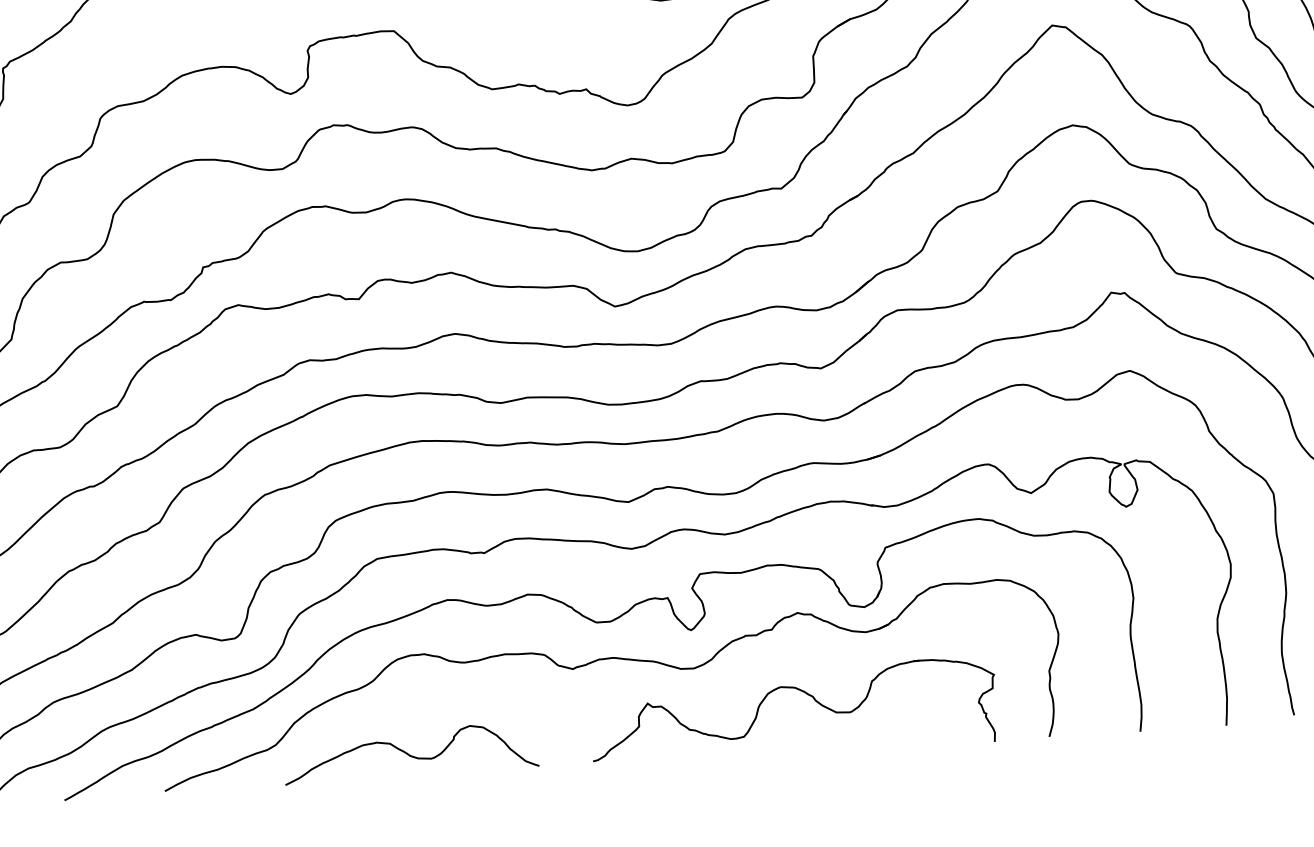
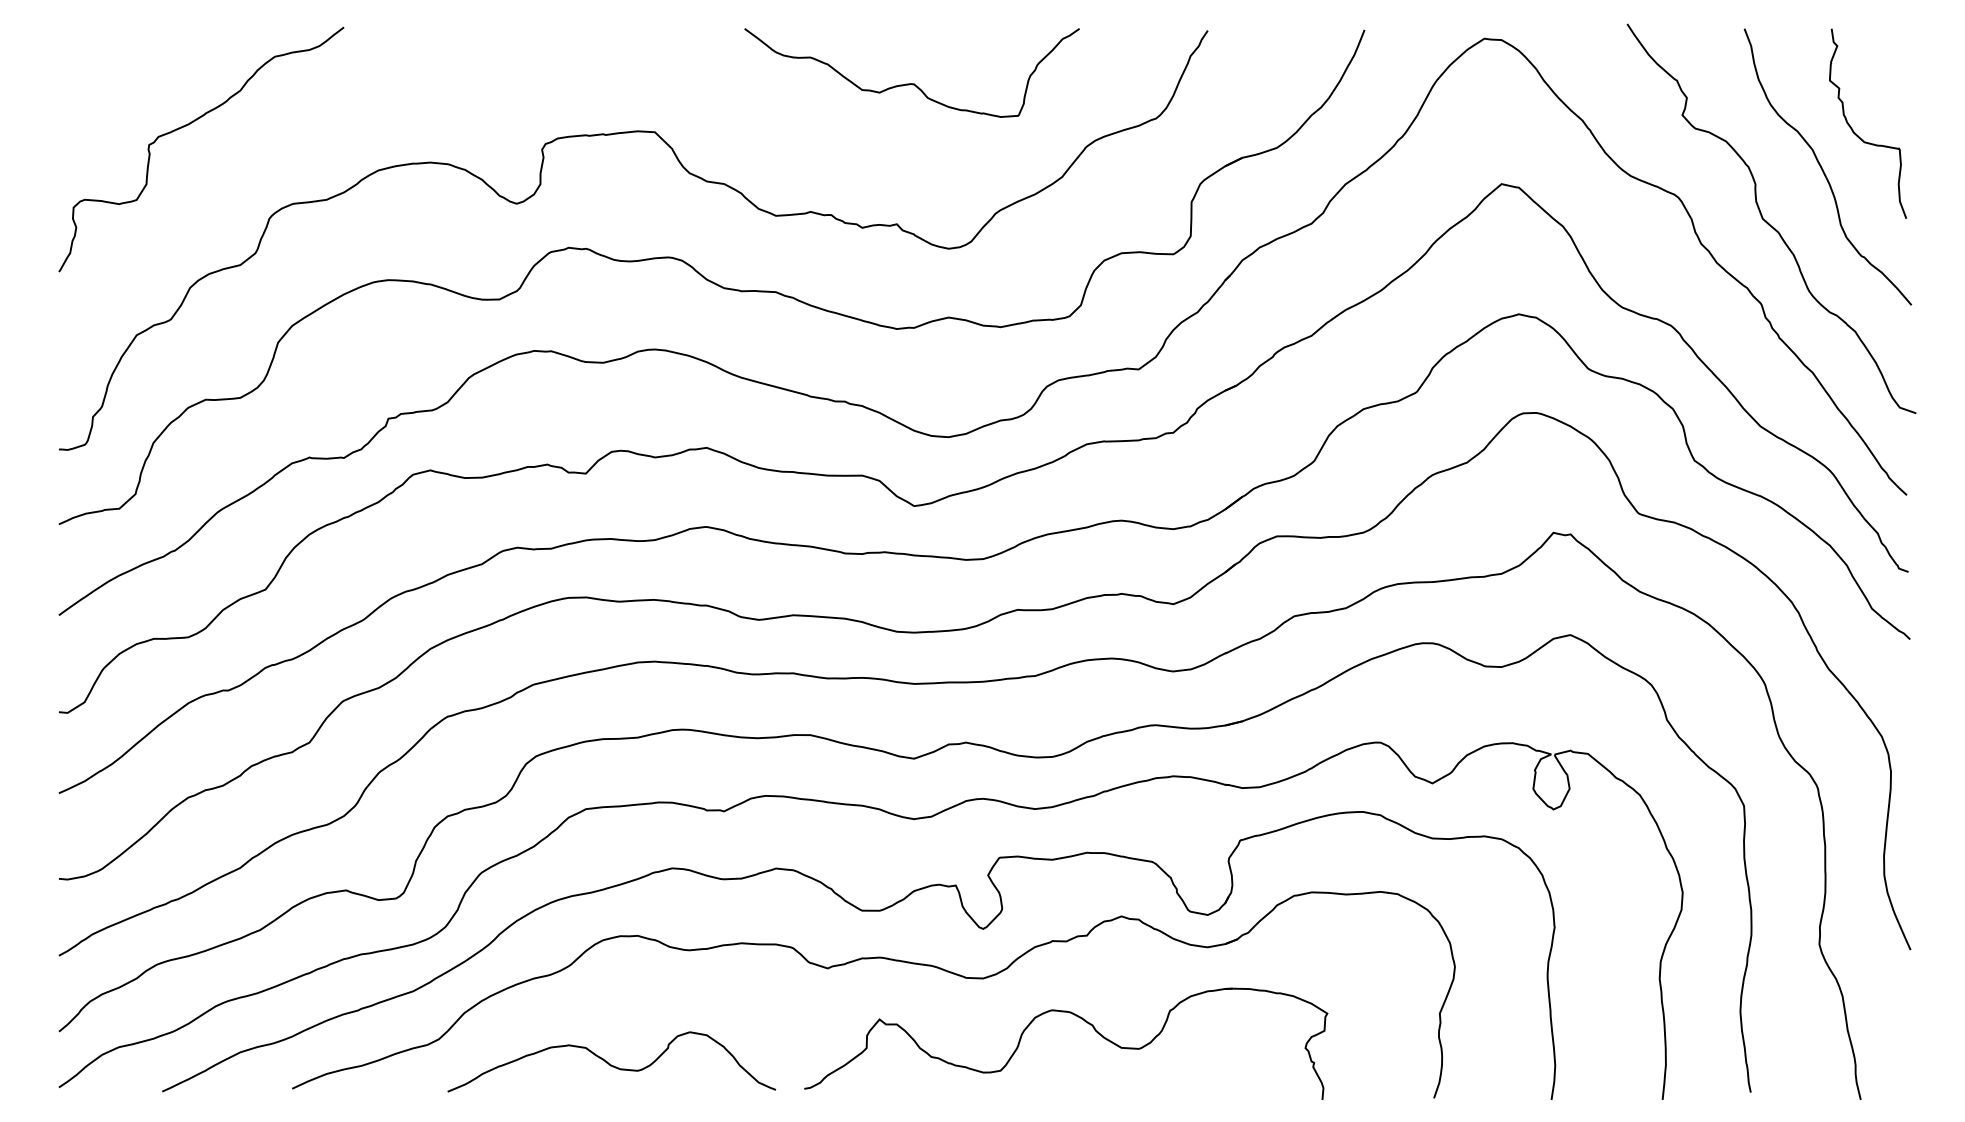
part: (802, 692) -> (1079, 1018), moved

